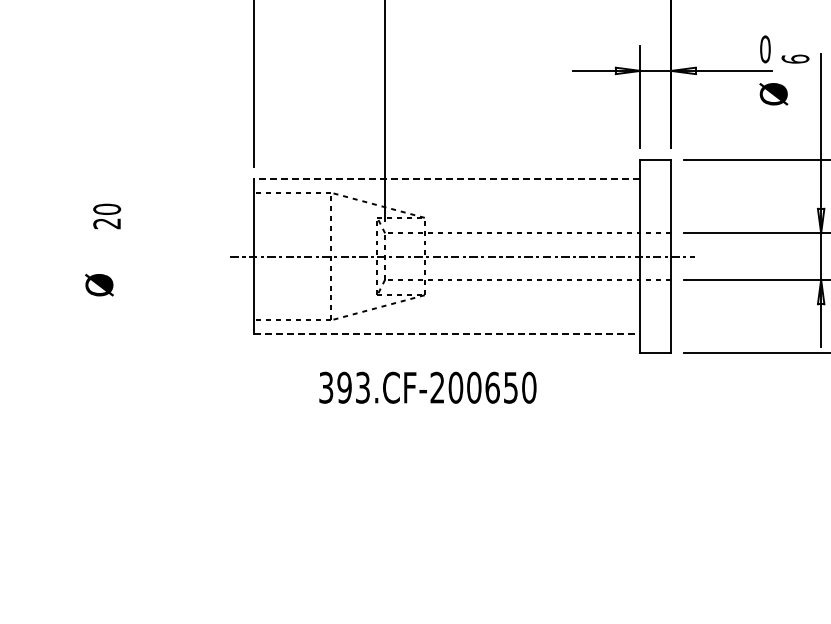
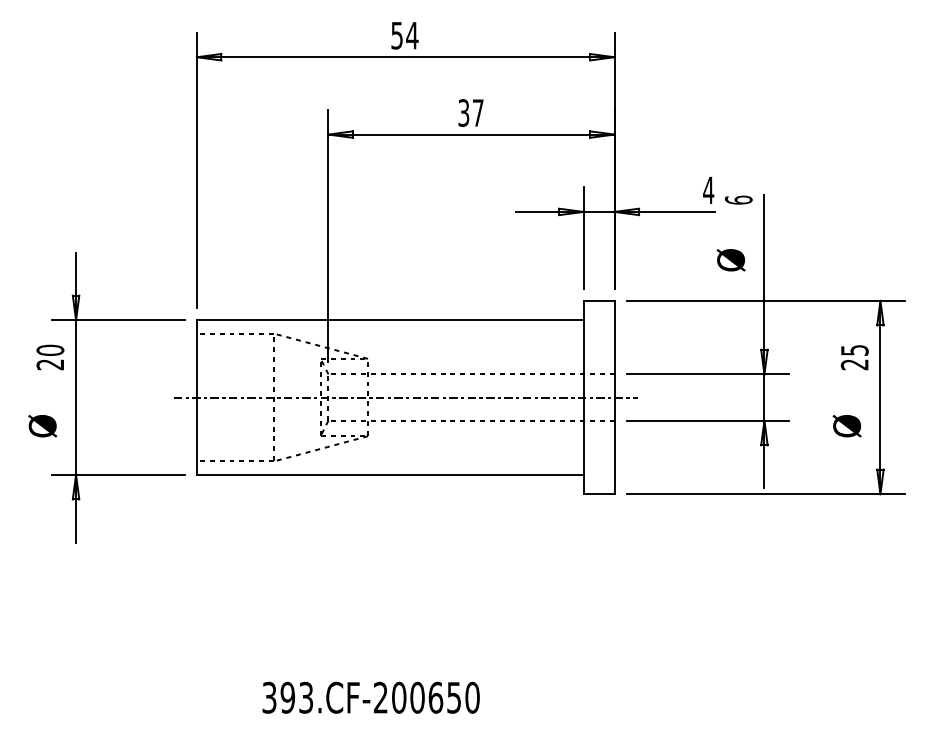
text: (765, 49) -> (708, 190), 0 -> 4
text: (773, 94) -> (730, 260), moved
line: (446, 179) -> (389, 320), dashed -> solid
part: (133, 256) -> (76, 397), added
line: (447, 333) -> (390, 474), dashed -> solid
text: (427, 387) -> (370, 697), moved

